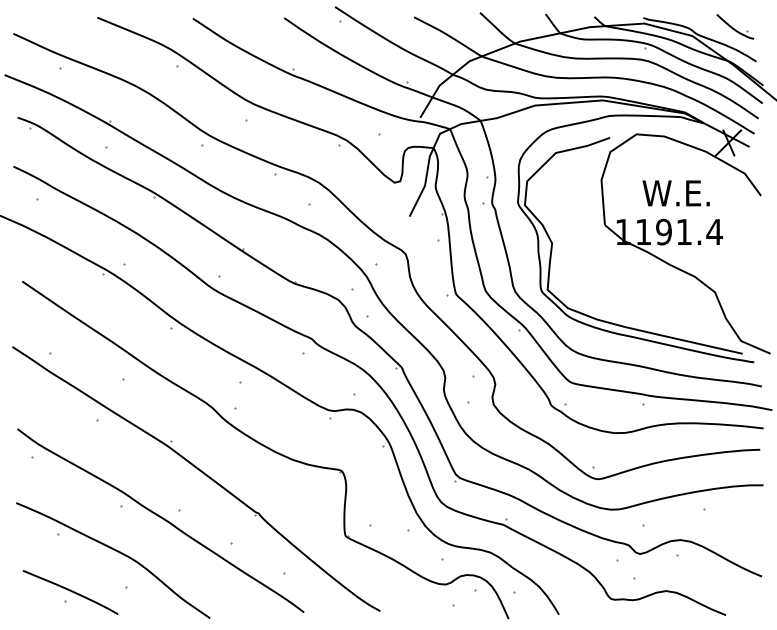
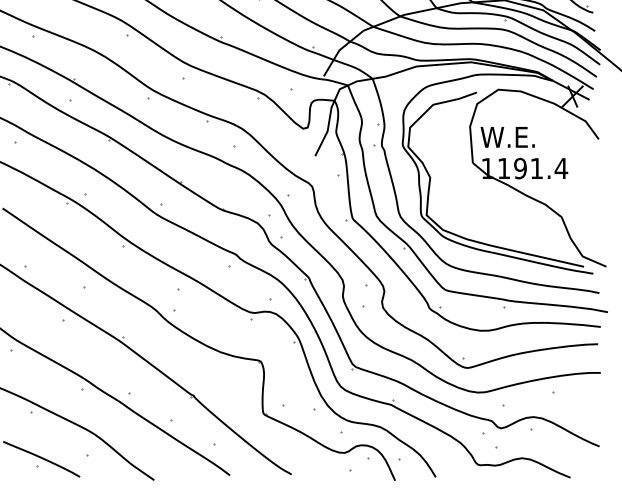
text: (675, 193) -> (507, 137), moved

